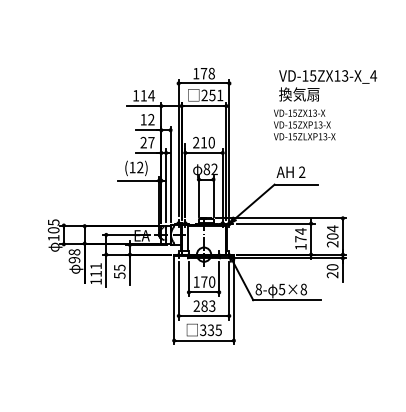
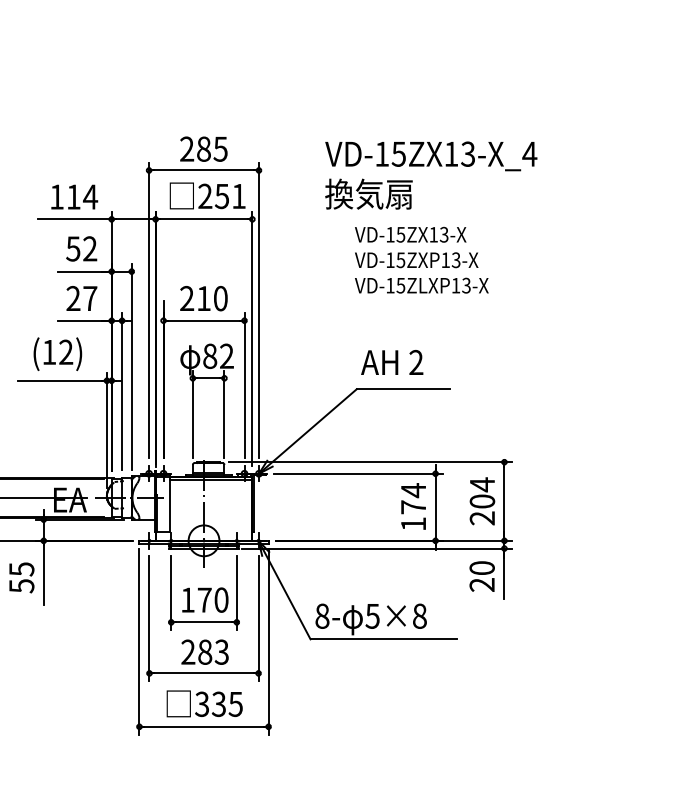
text: (203, 73) -> (202, 148), 178 -> 285
text: (327, 85) -> (429, 174), moved
text: (143, 119) -> (73, 248), 12 -> 52

